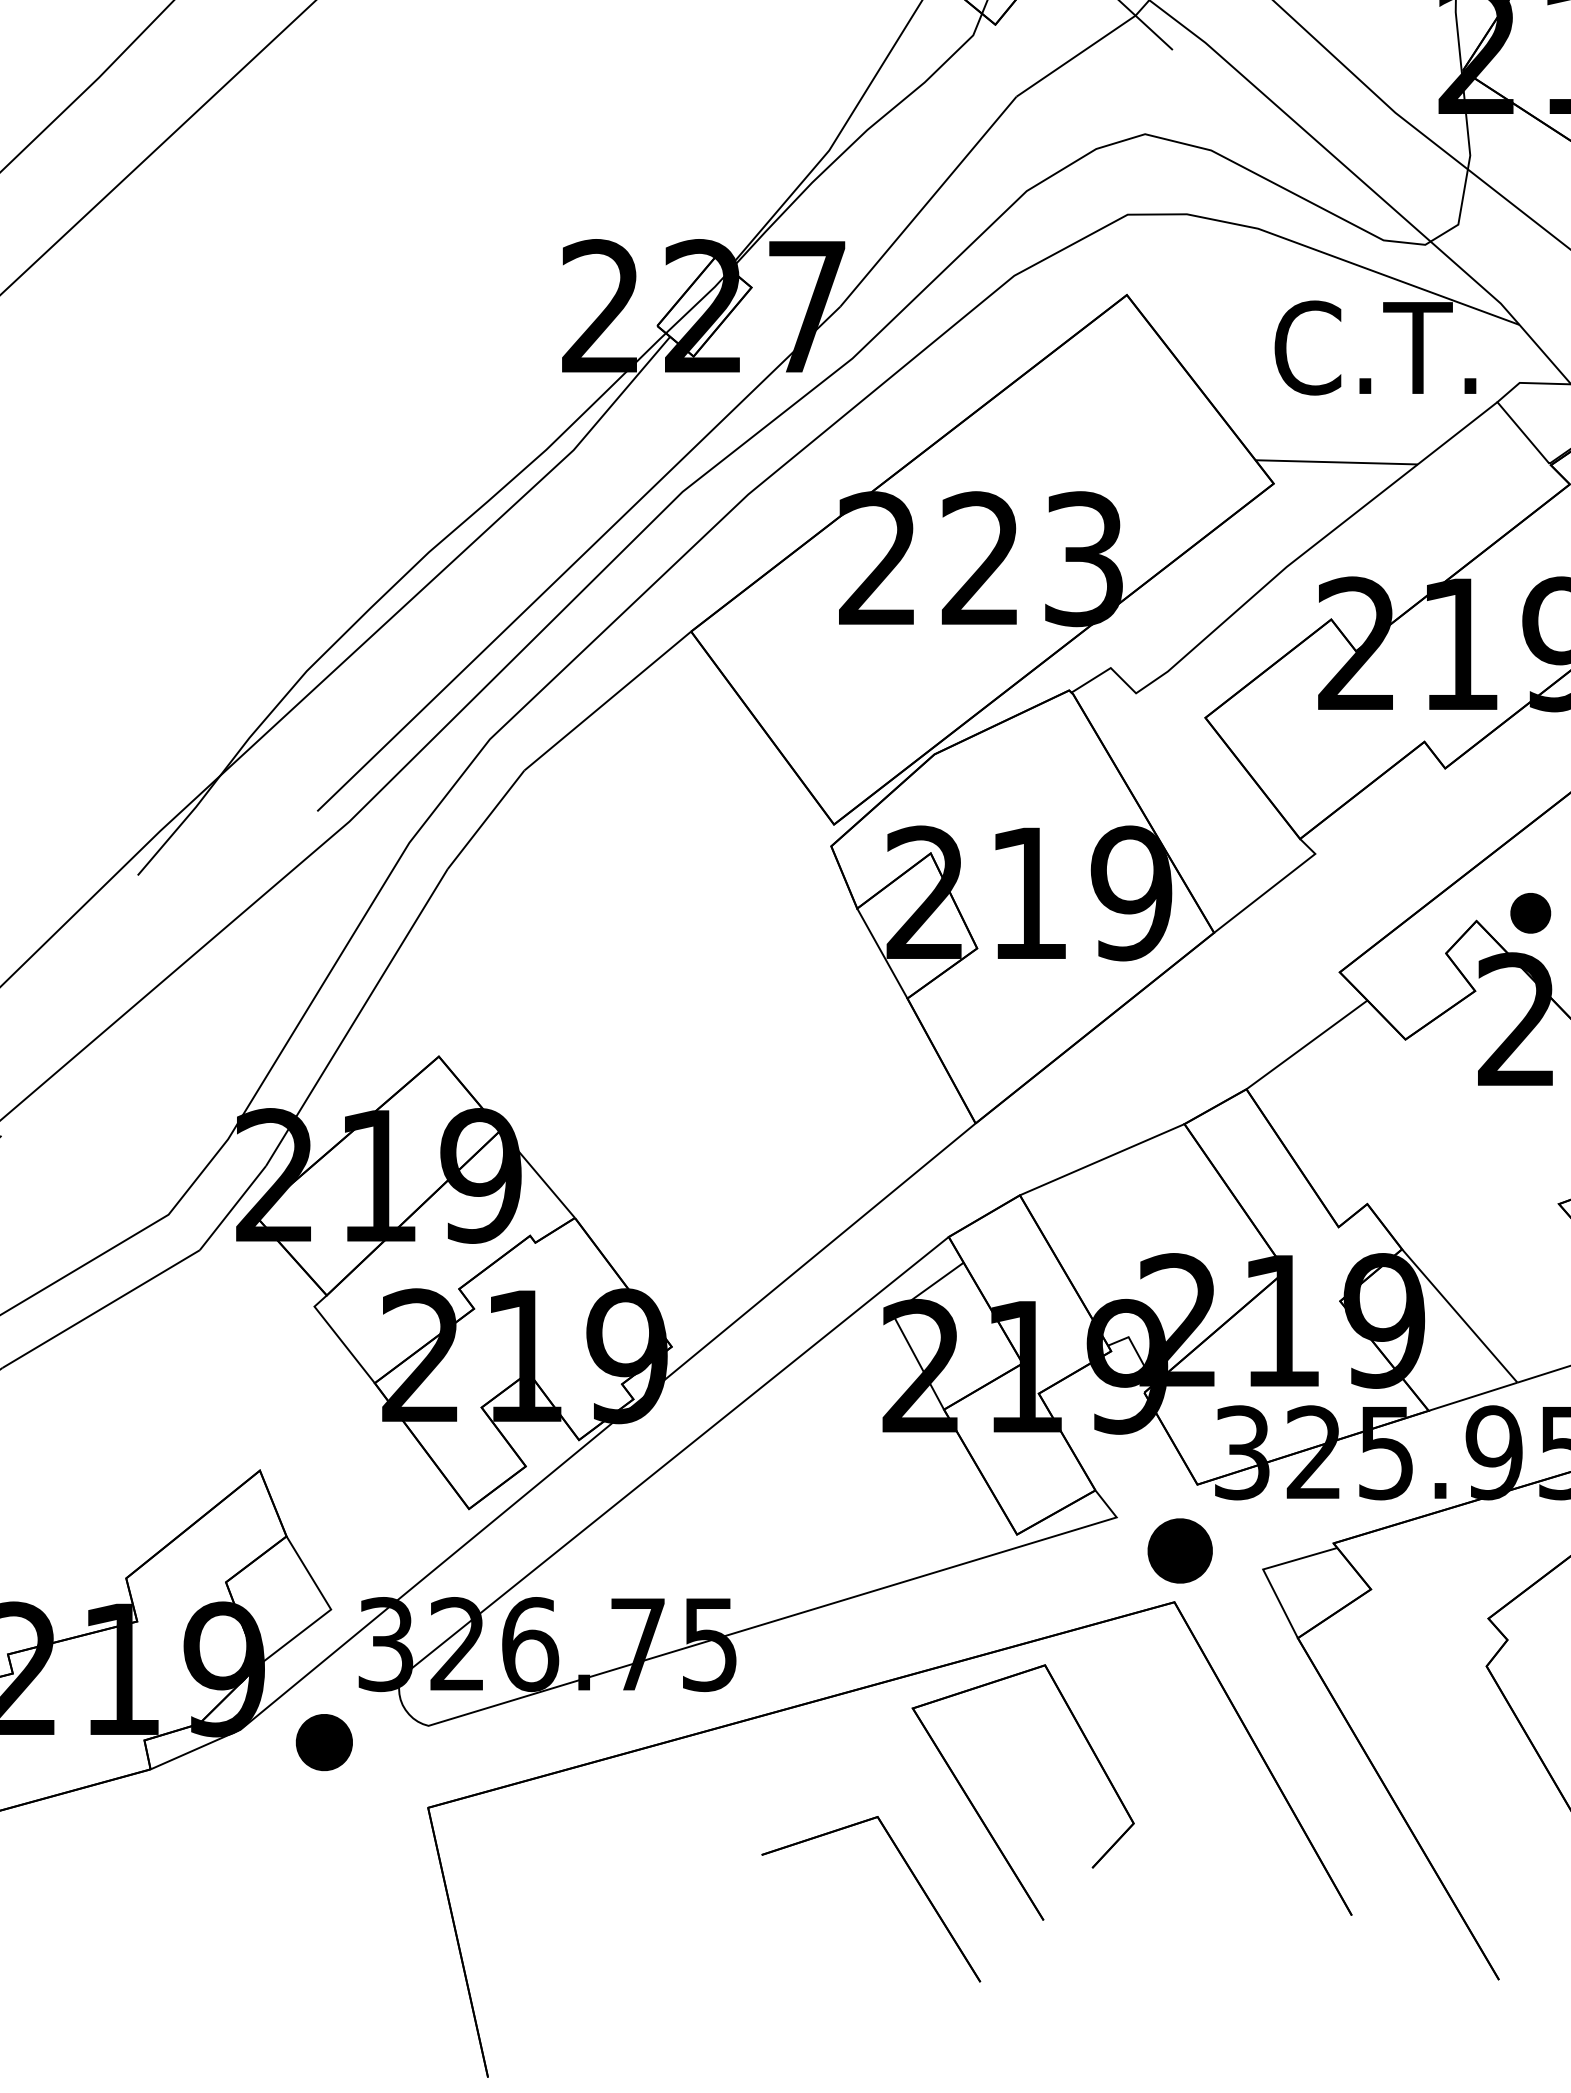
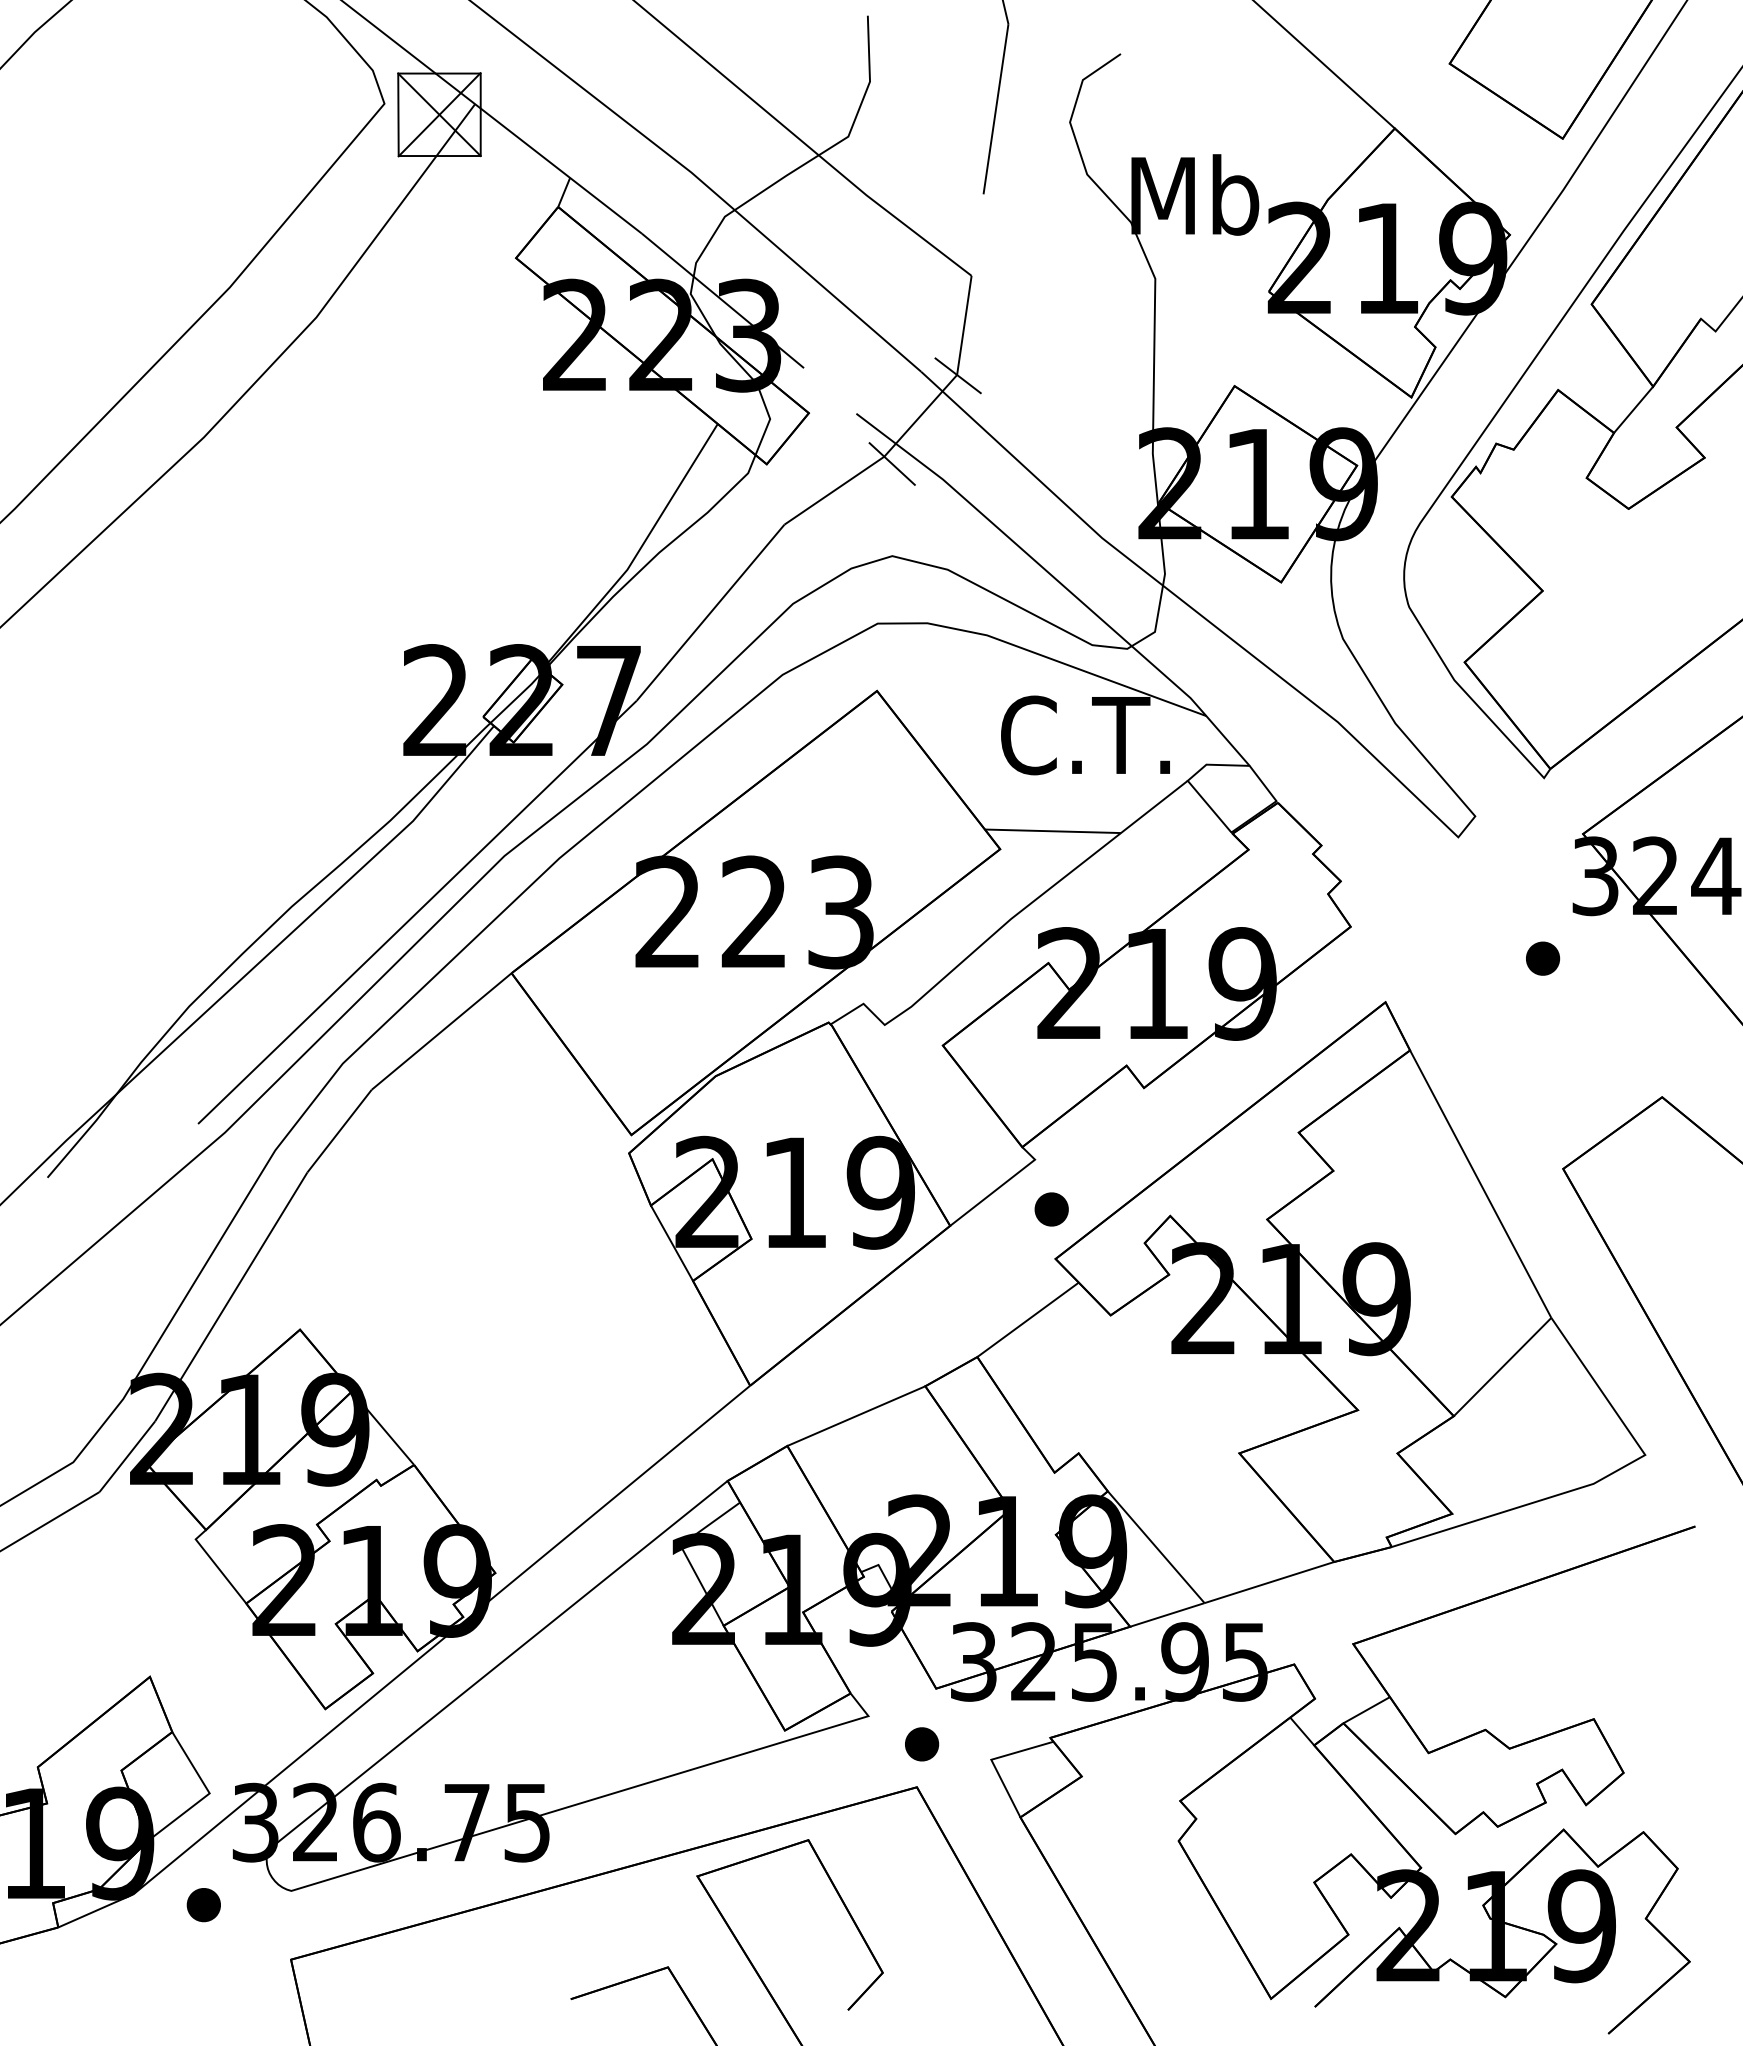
part: (1530, 913) -> (1051, 1209), moved
part: (1181, 1551) -> (922, 1744), size x0.62
part: (323, 1743) -> (203, 1905), size x0.71

